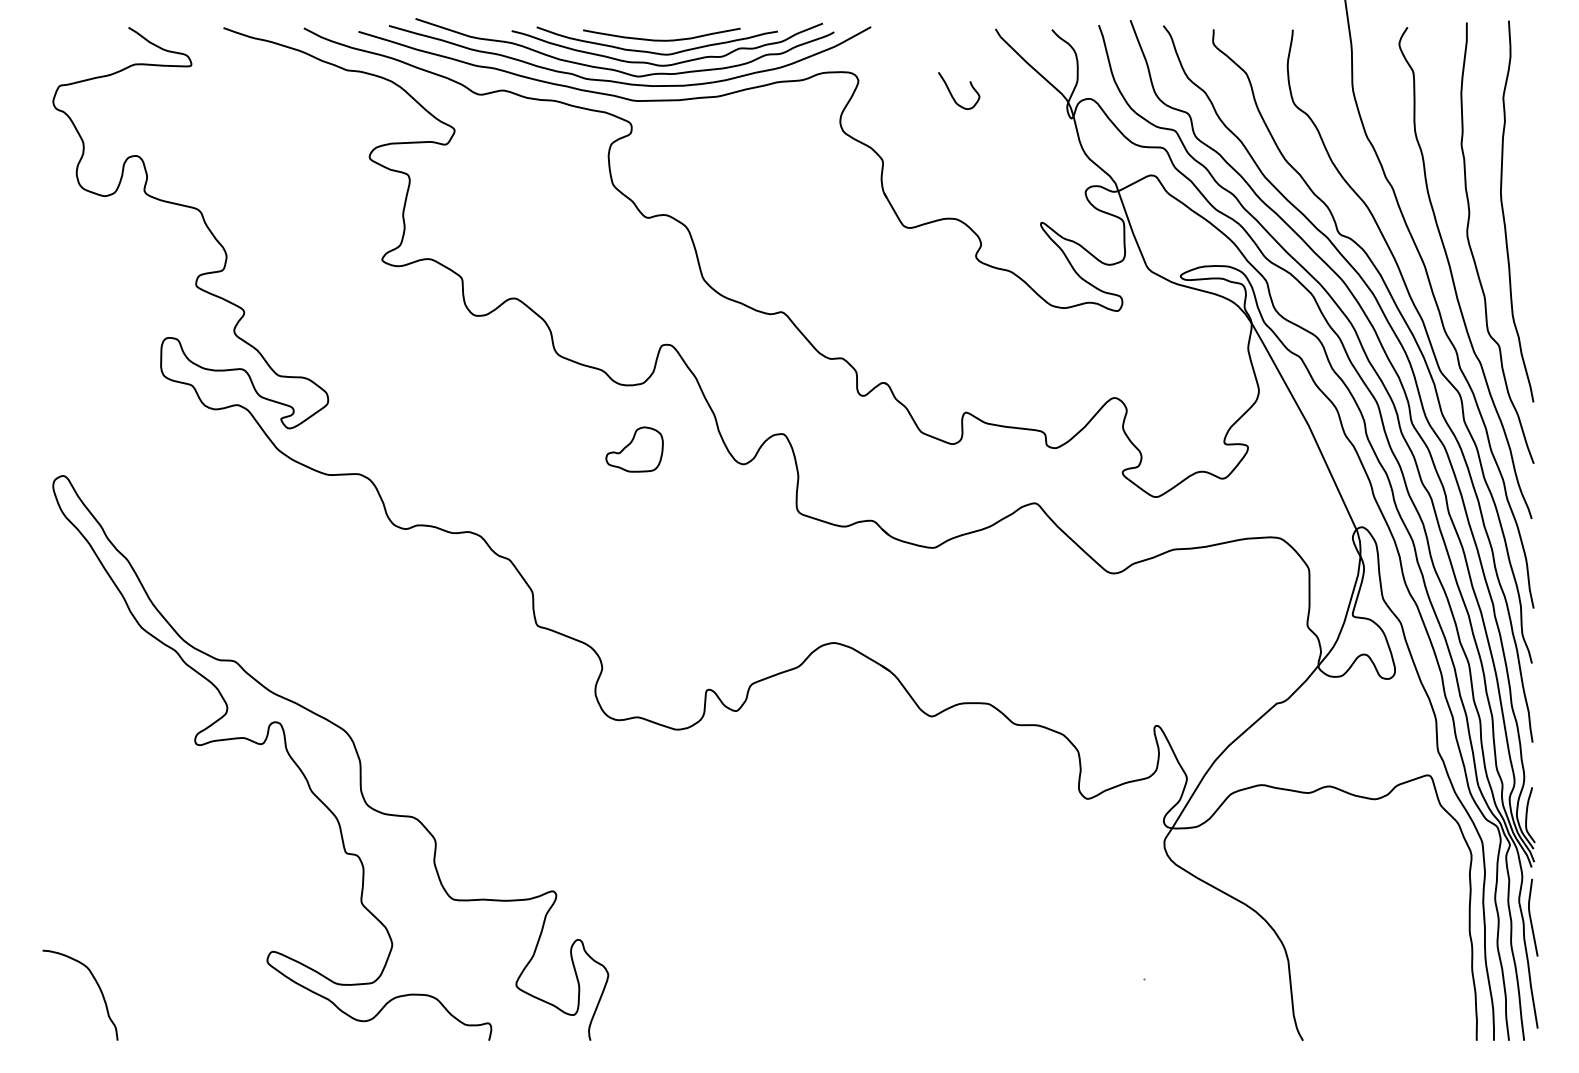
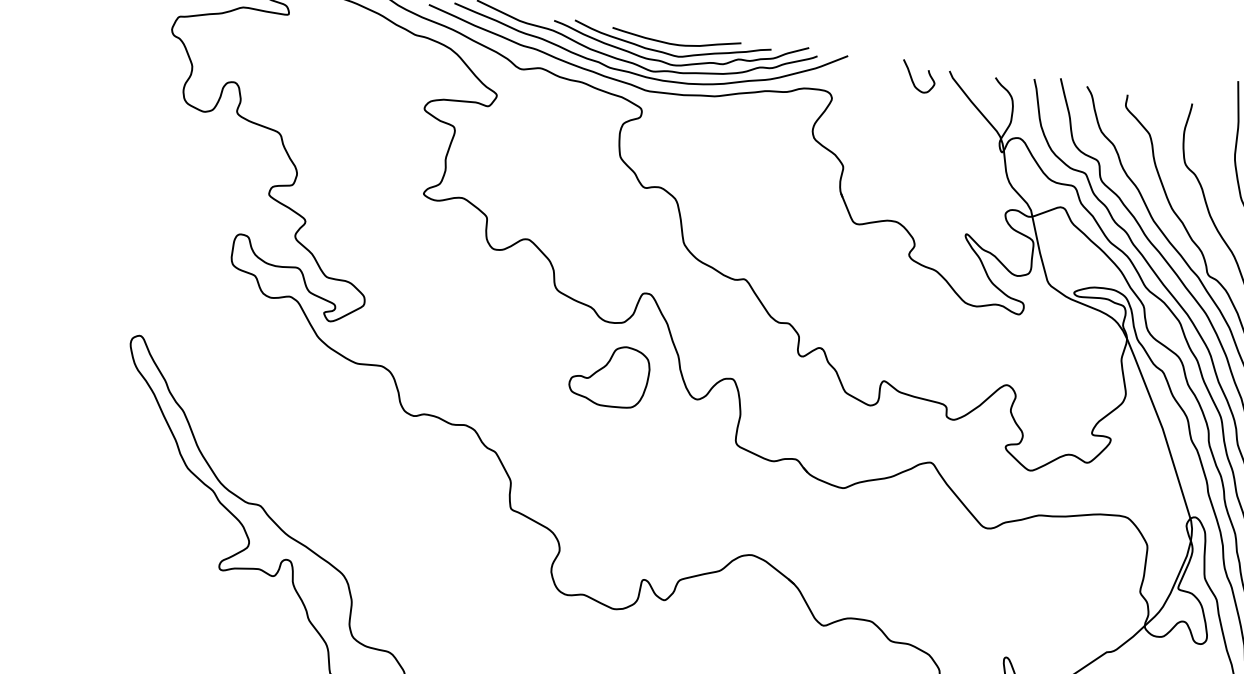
curve: (952, 94) -> (912, 79), moved
part: (634, 449) -> (609, 375), size x1.67

